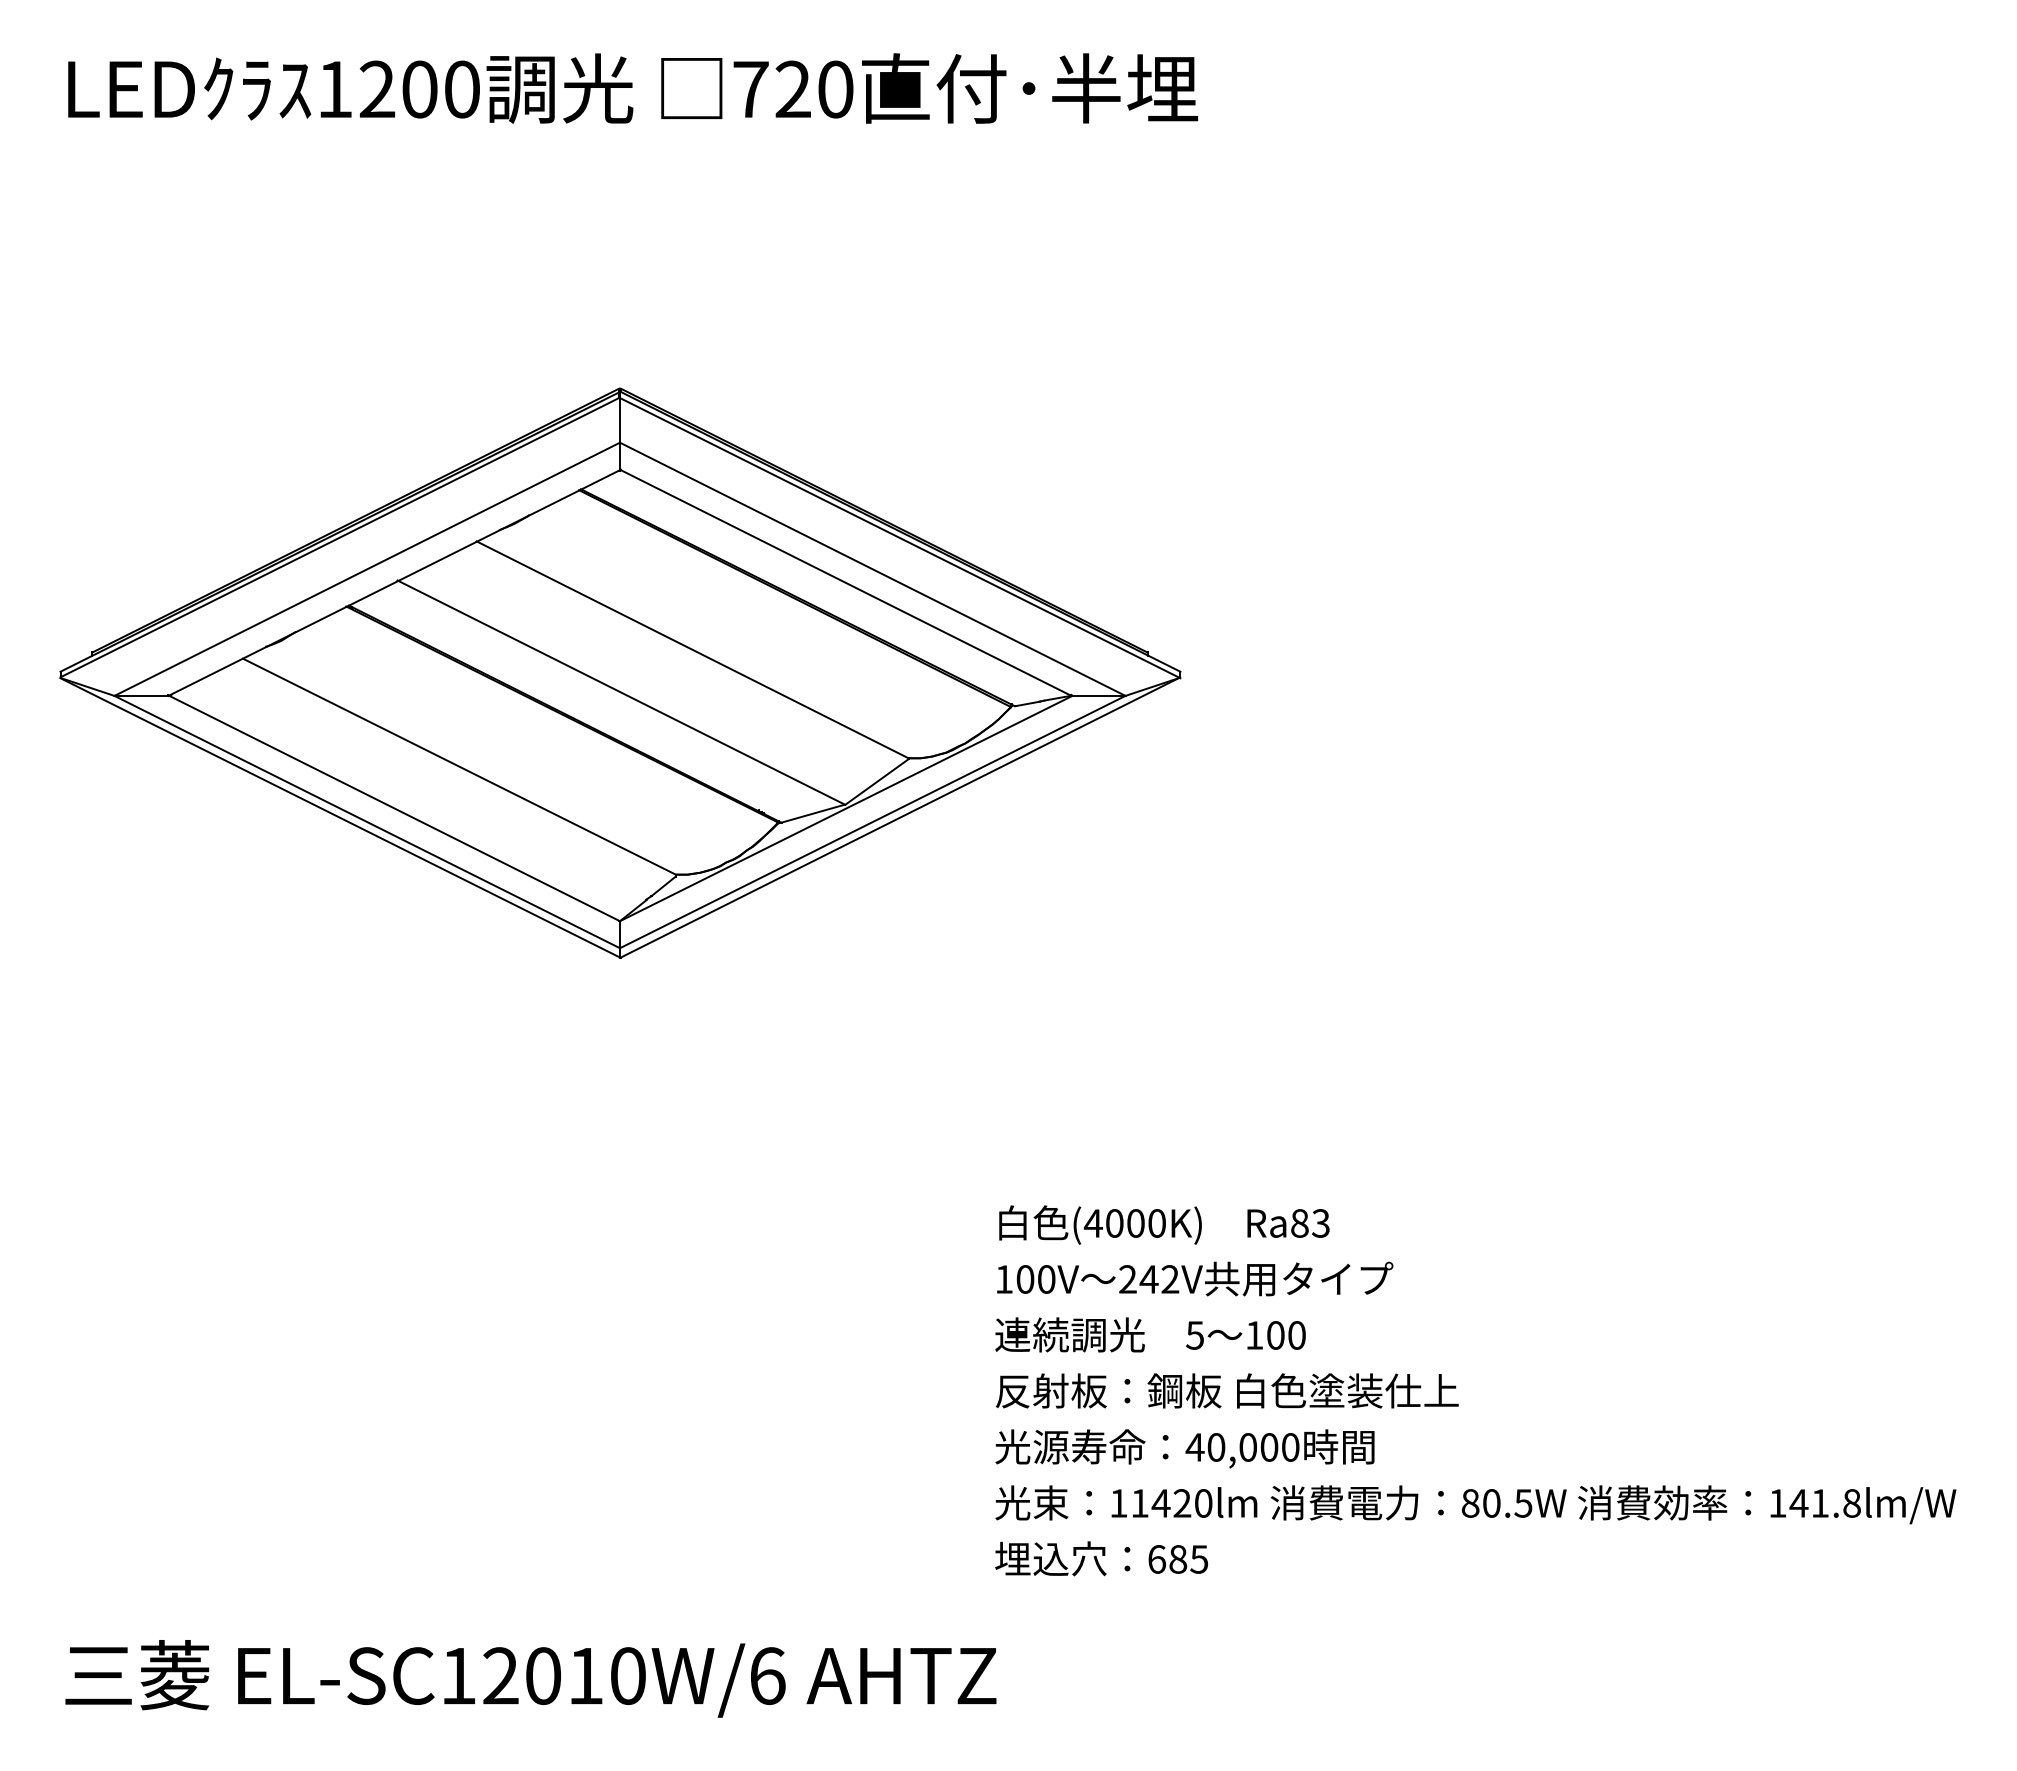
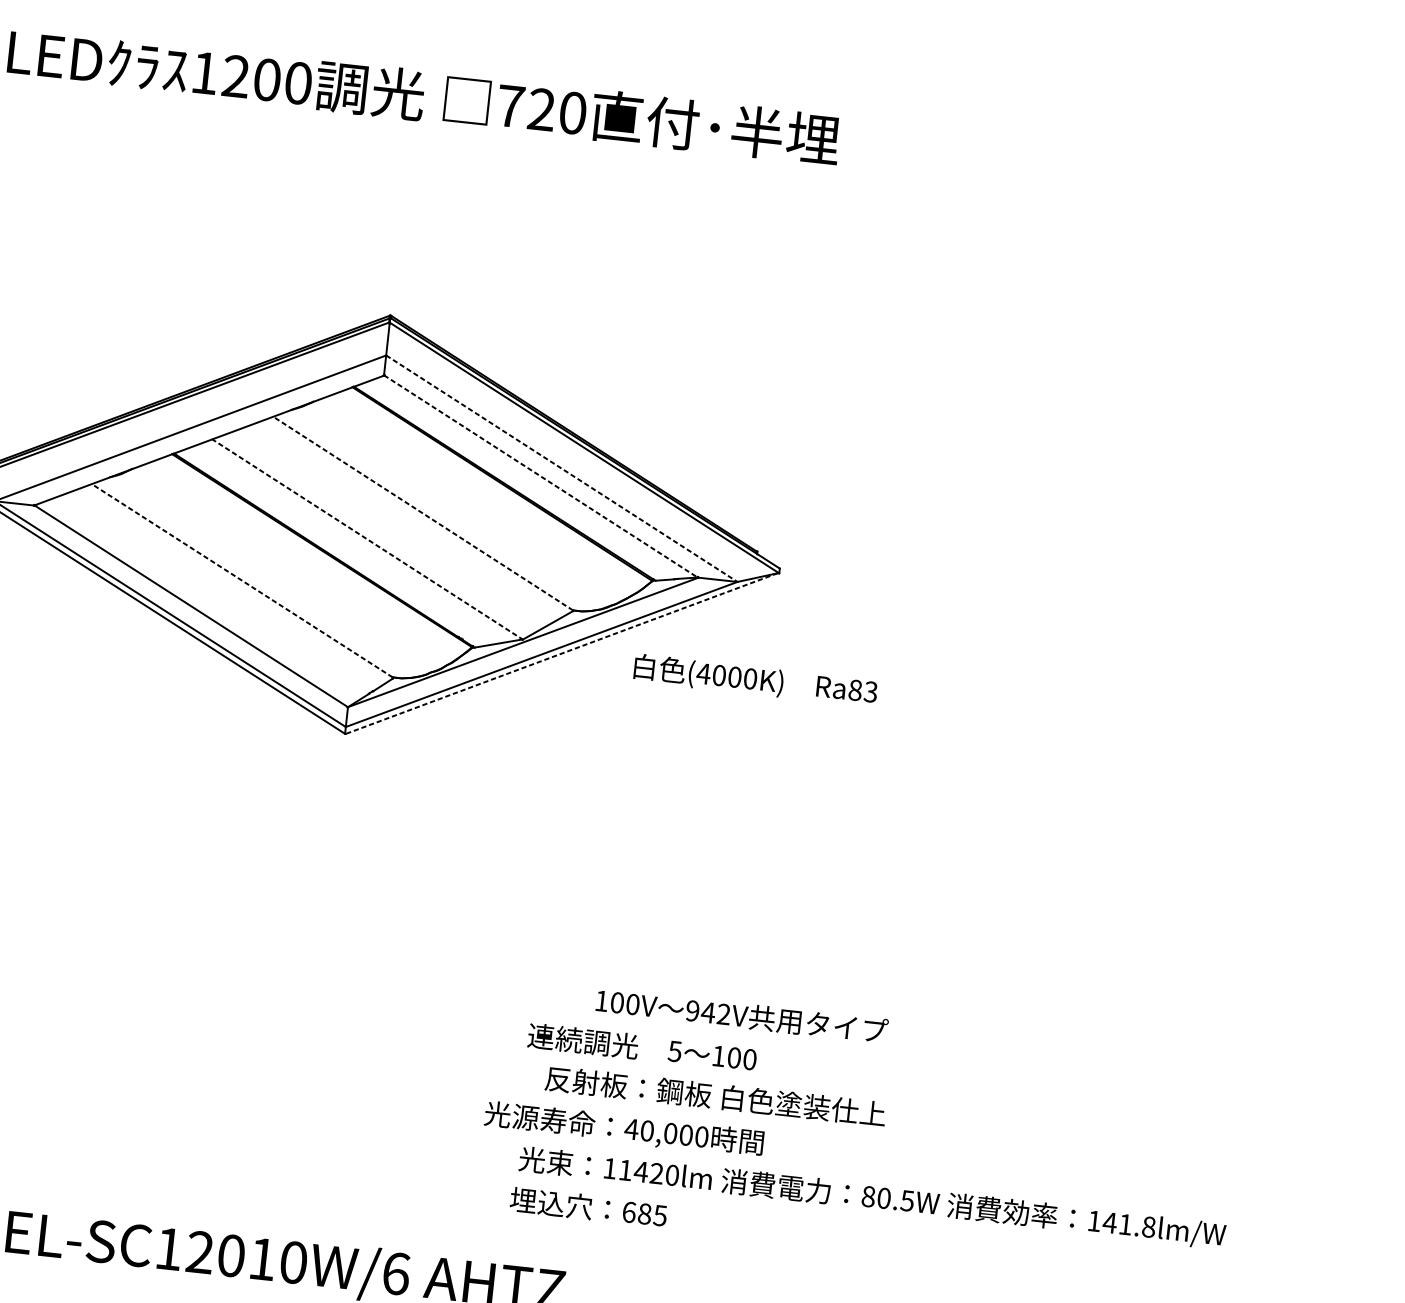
line: (872, 569) -> (561, 468), solid -> dashed
line: (846, 583) -> (541, 477), solid -> dashed
line: (692, 649) -> (422, 513), solid -> dashed
line: (621, 692) -> (367, 539), solid -> dashed
line: (459, 766) -> (242, 580), solid -> dashed
line: (899, 817) -> (561, 653), solid -> dashed
text: (1164, 1224) -> (755, 680), moved
text: (1127, 1279) -> (692, 1011), 242V -> 942V
text: (1150, 1334) -> (642, 1047), moved
text: (1227, 1390) -> (715, 1096), moved
text: (1184, 1448) -> (623, 1129), moved
text: (1475, 1504) -> (872, 1197), moved
text: (1101, 1558) -> (588, 1207), moved

